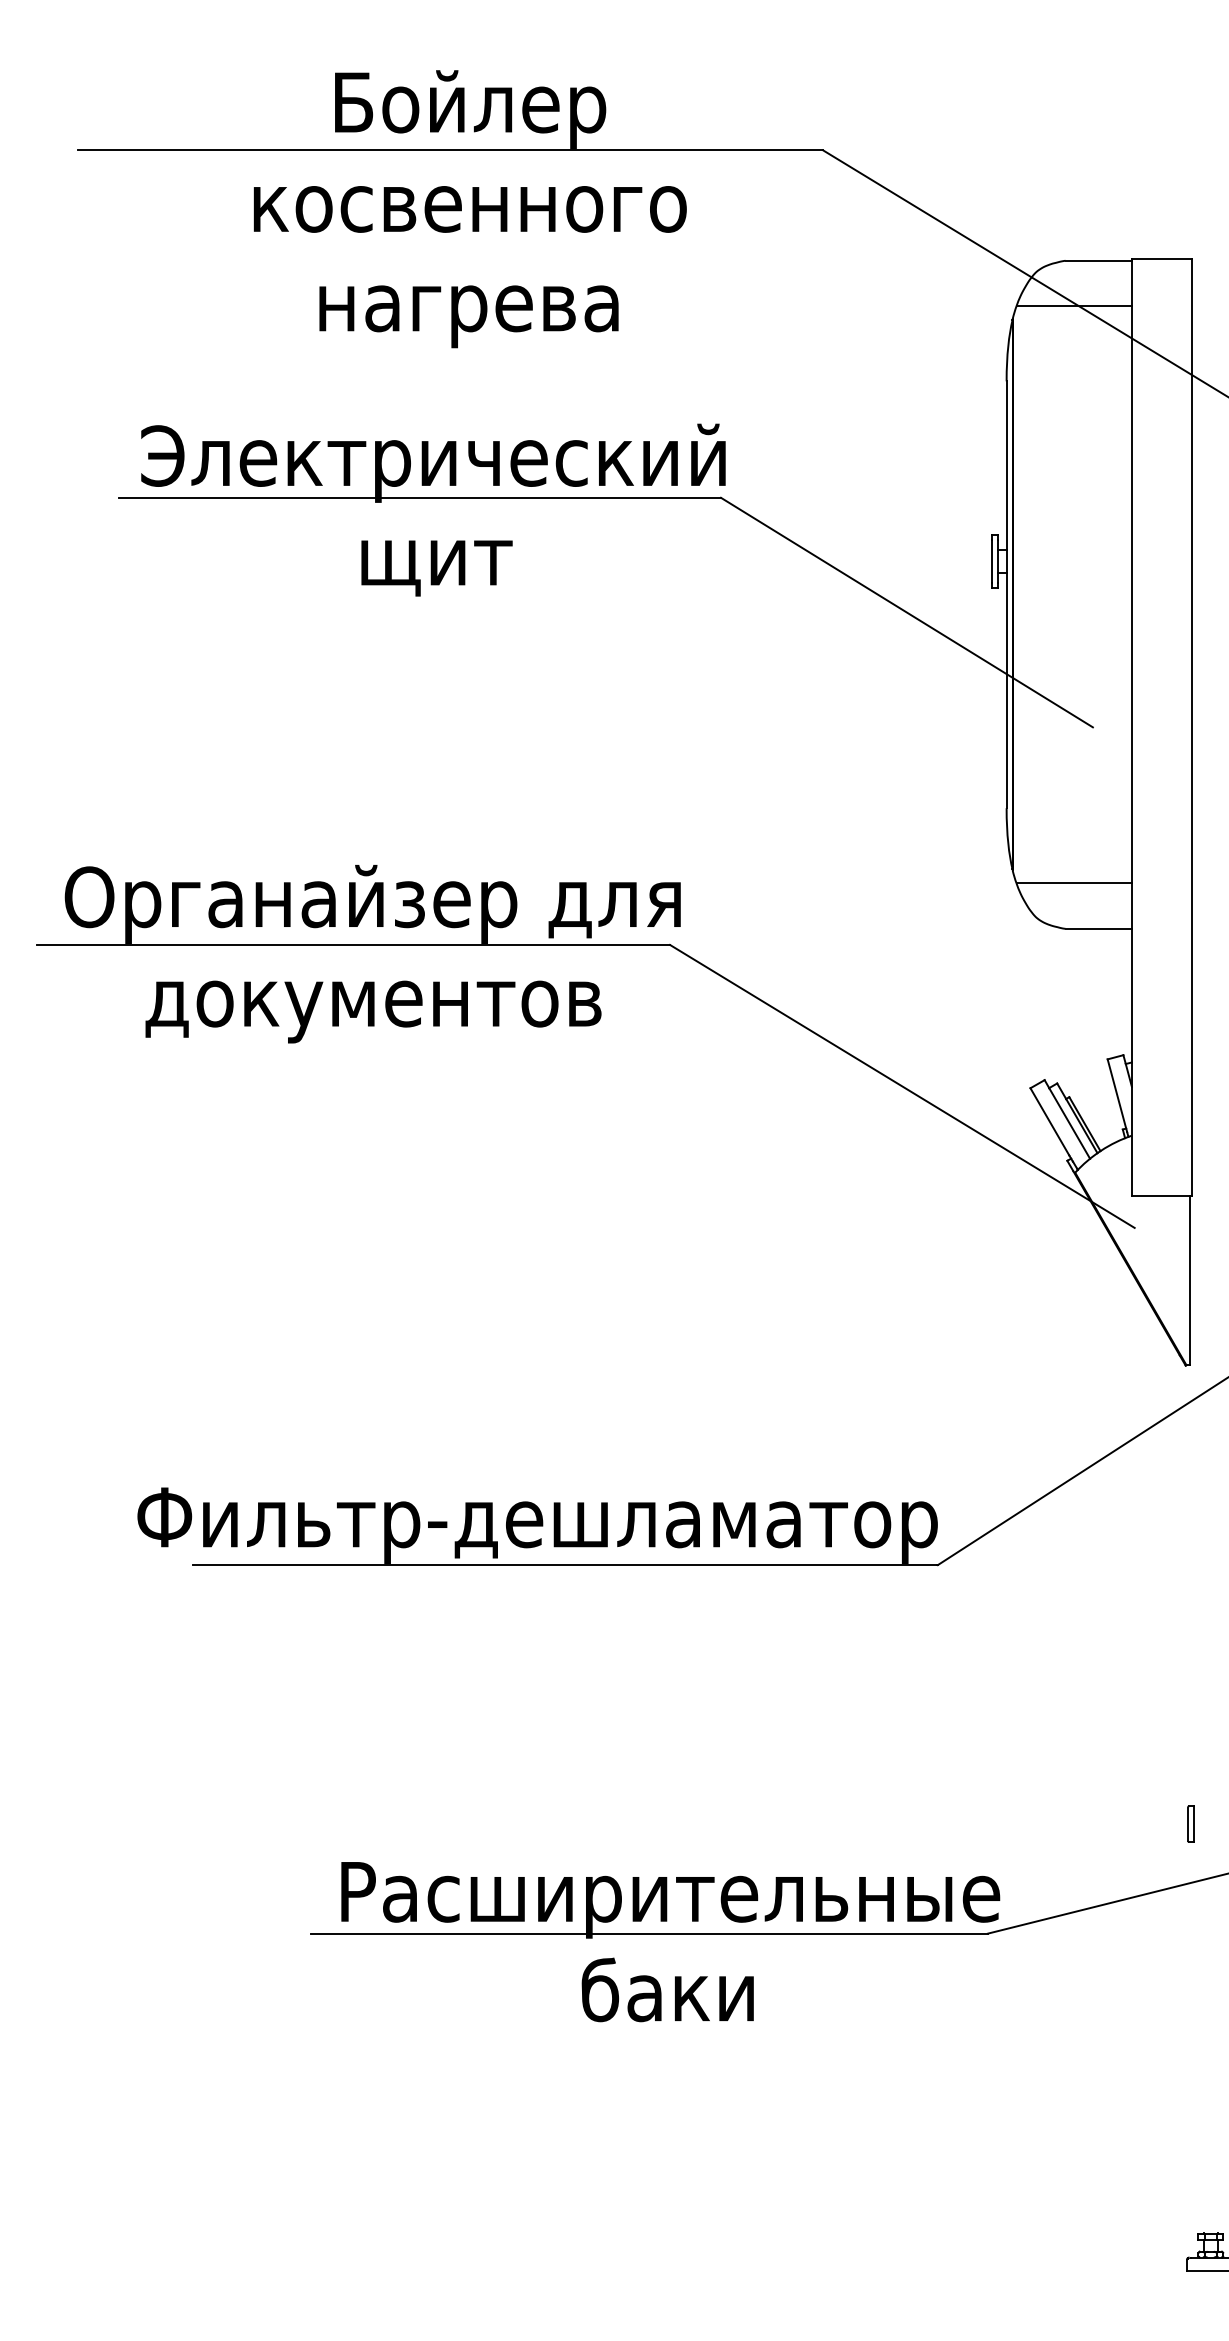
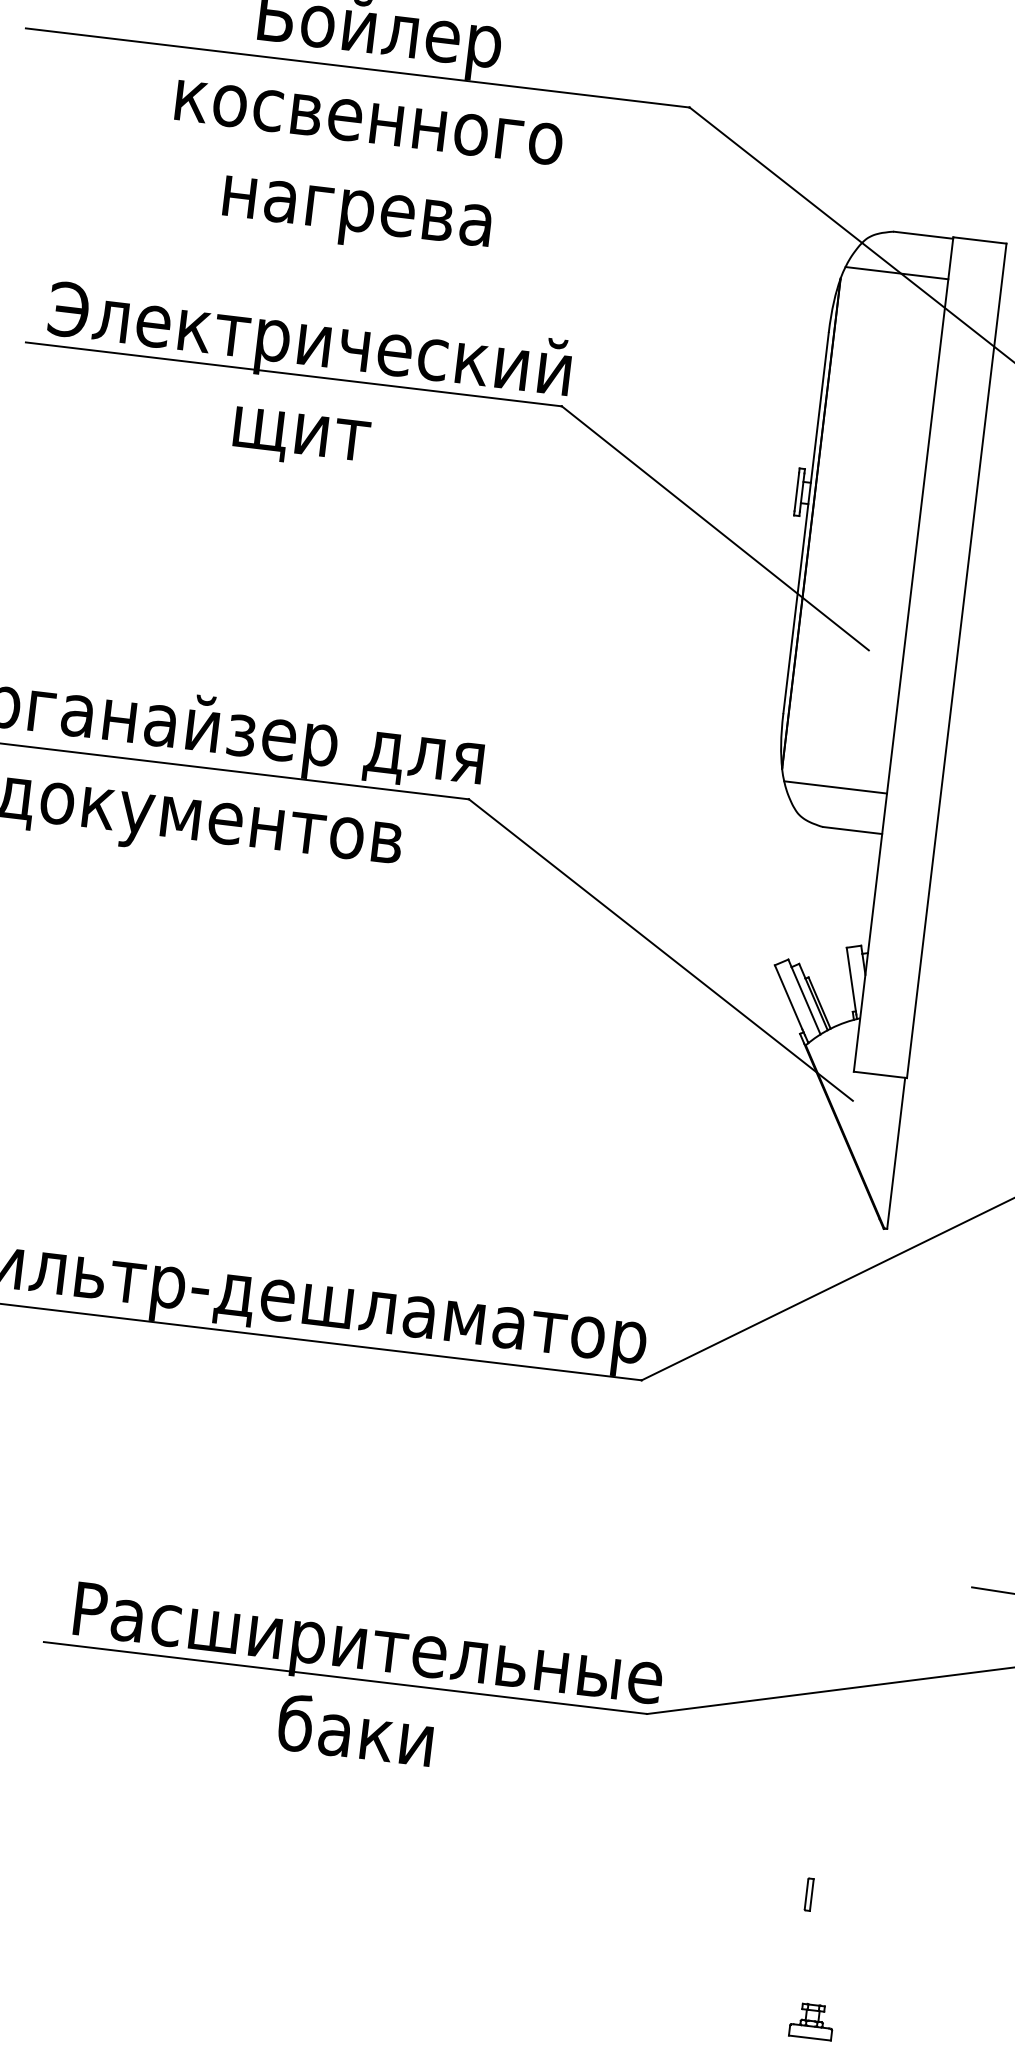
part: (1190, 1823) -> (808, 1894), moved

